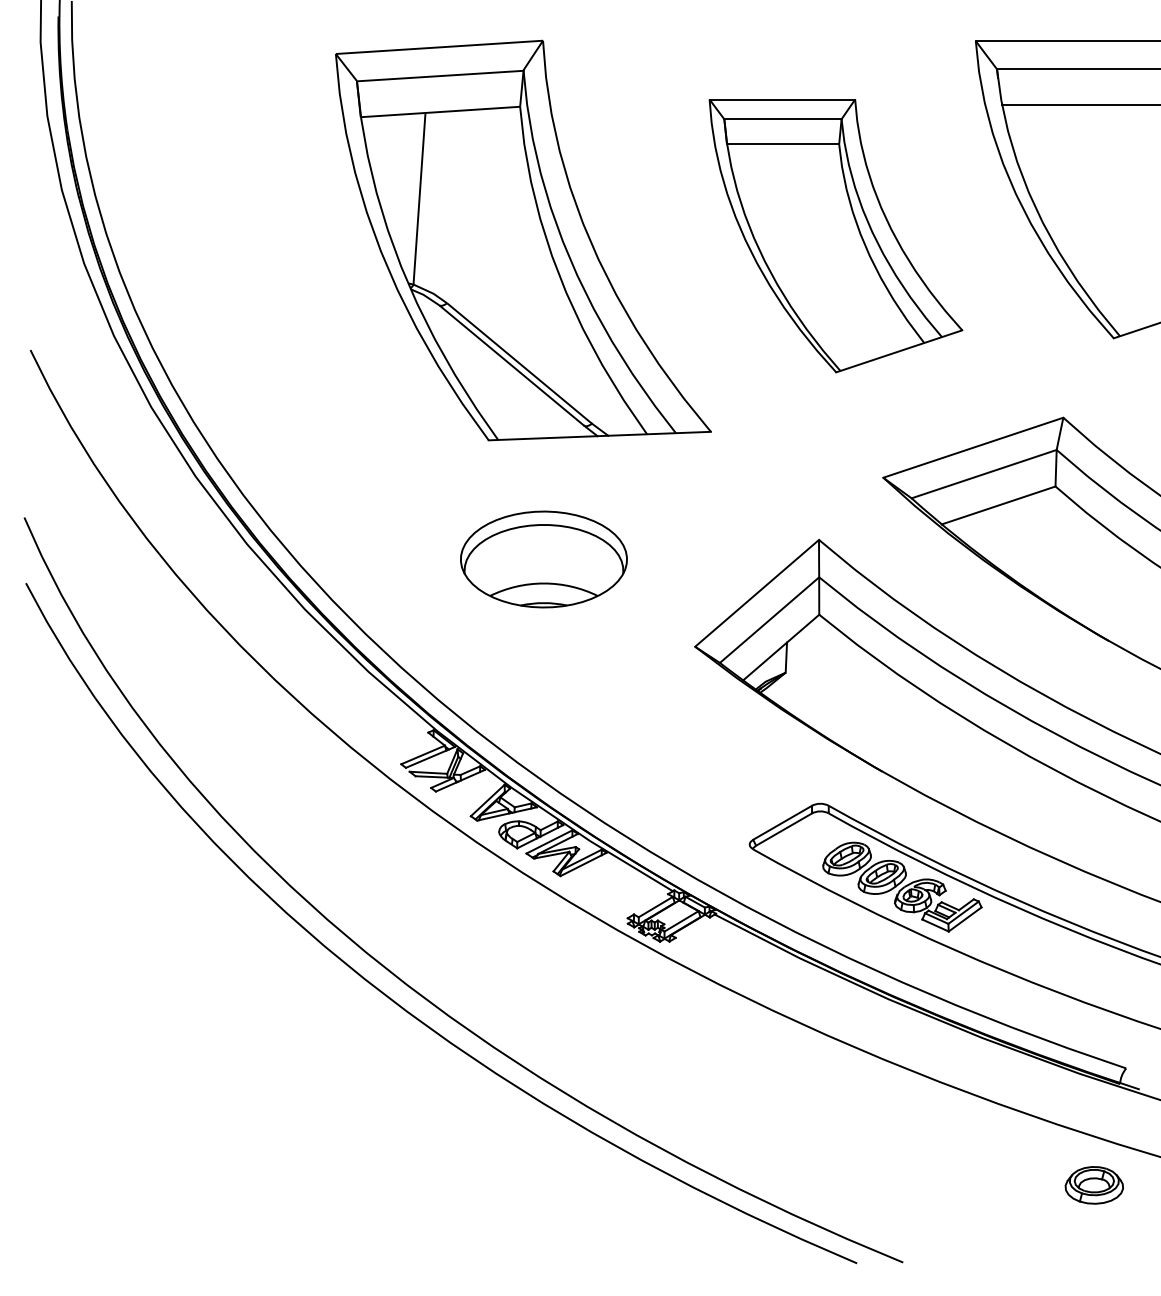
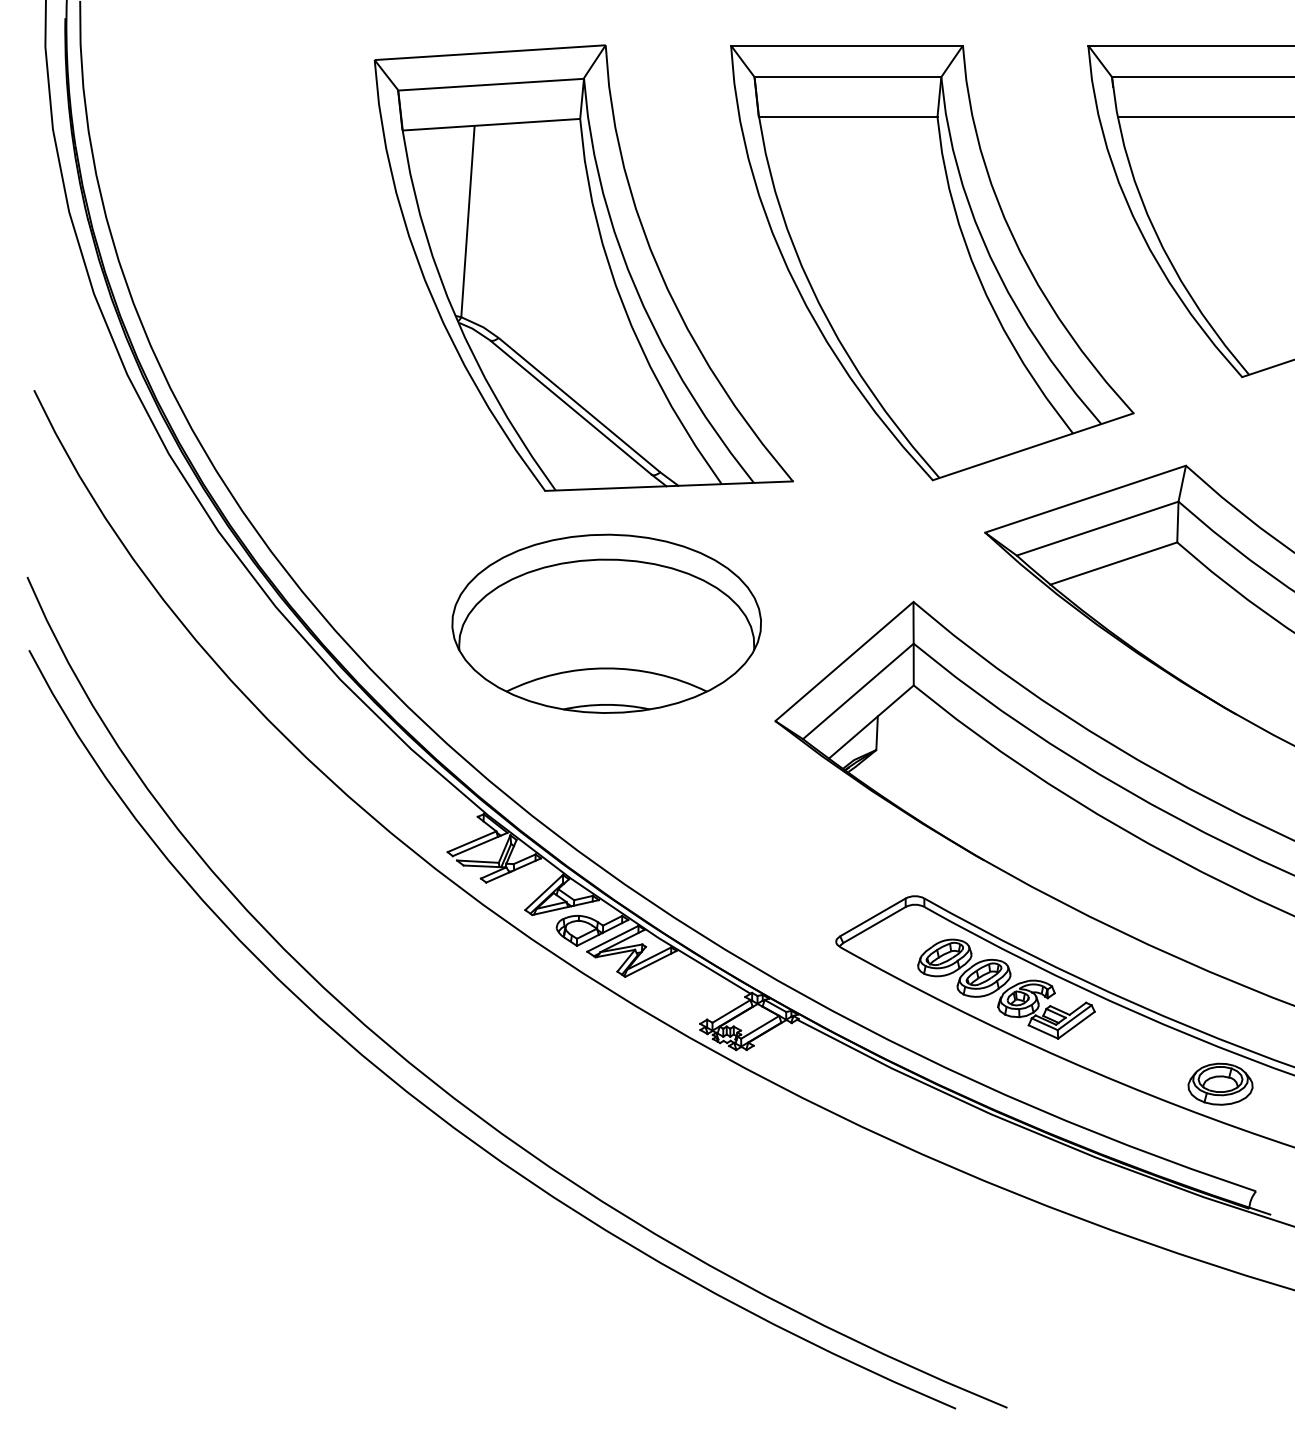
part: (835, 235) -> (931, 262), size x1.43
part: (543, 559) -> (606, 623), size x1.67
part: (1093, 1185) -> (1219, 1084), moved

